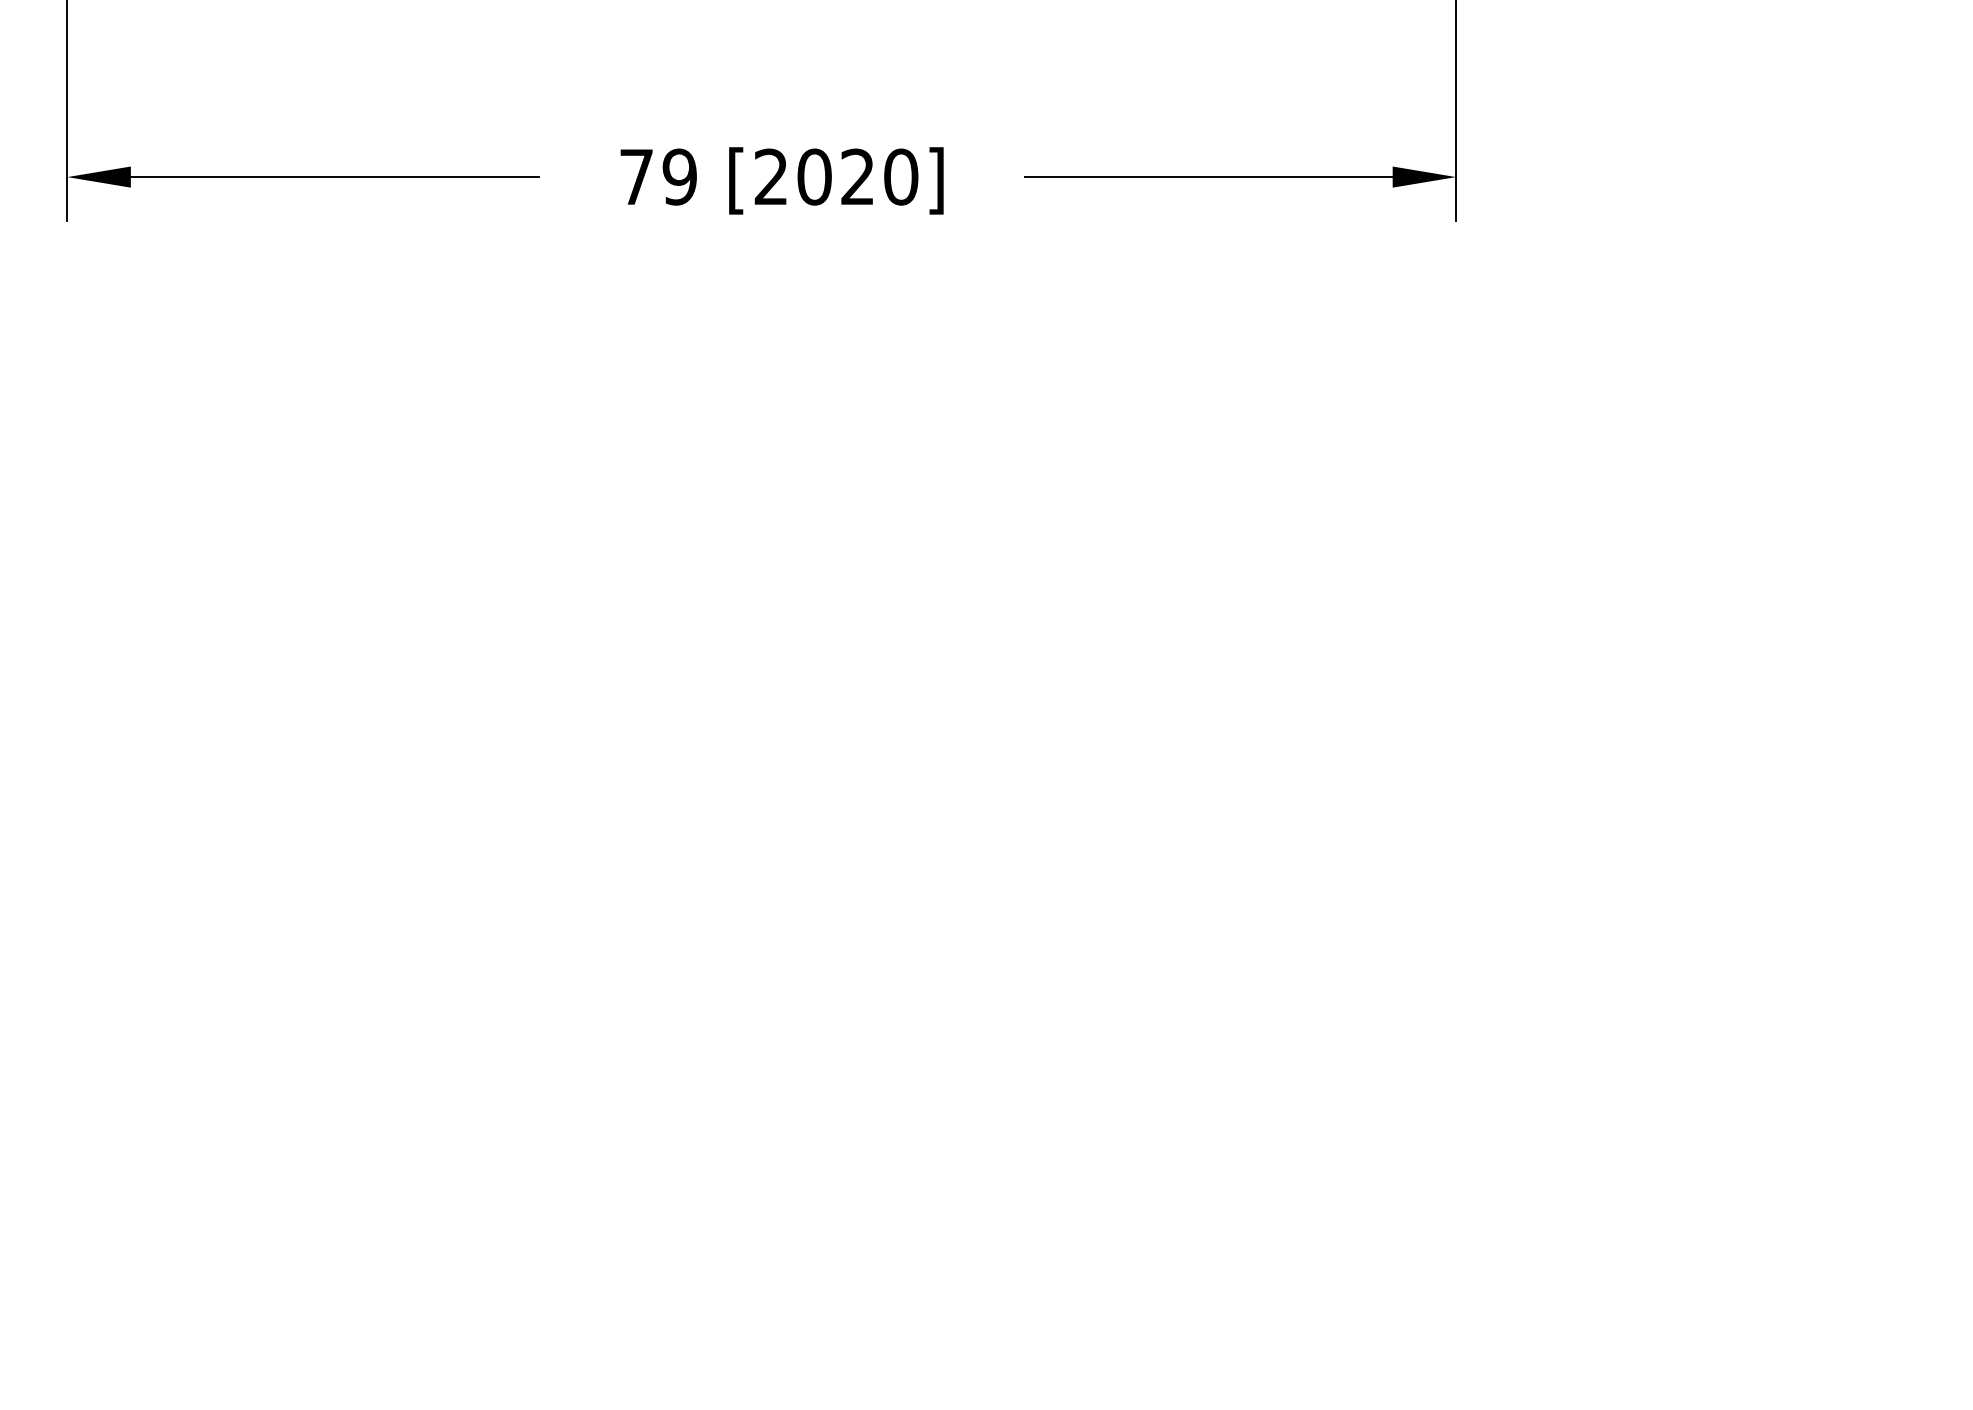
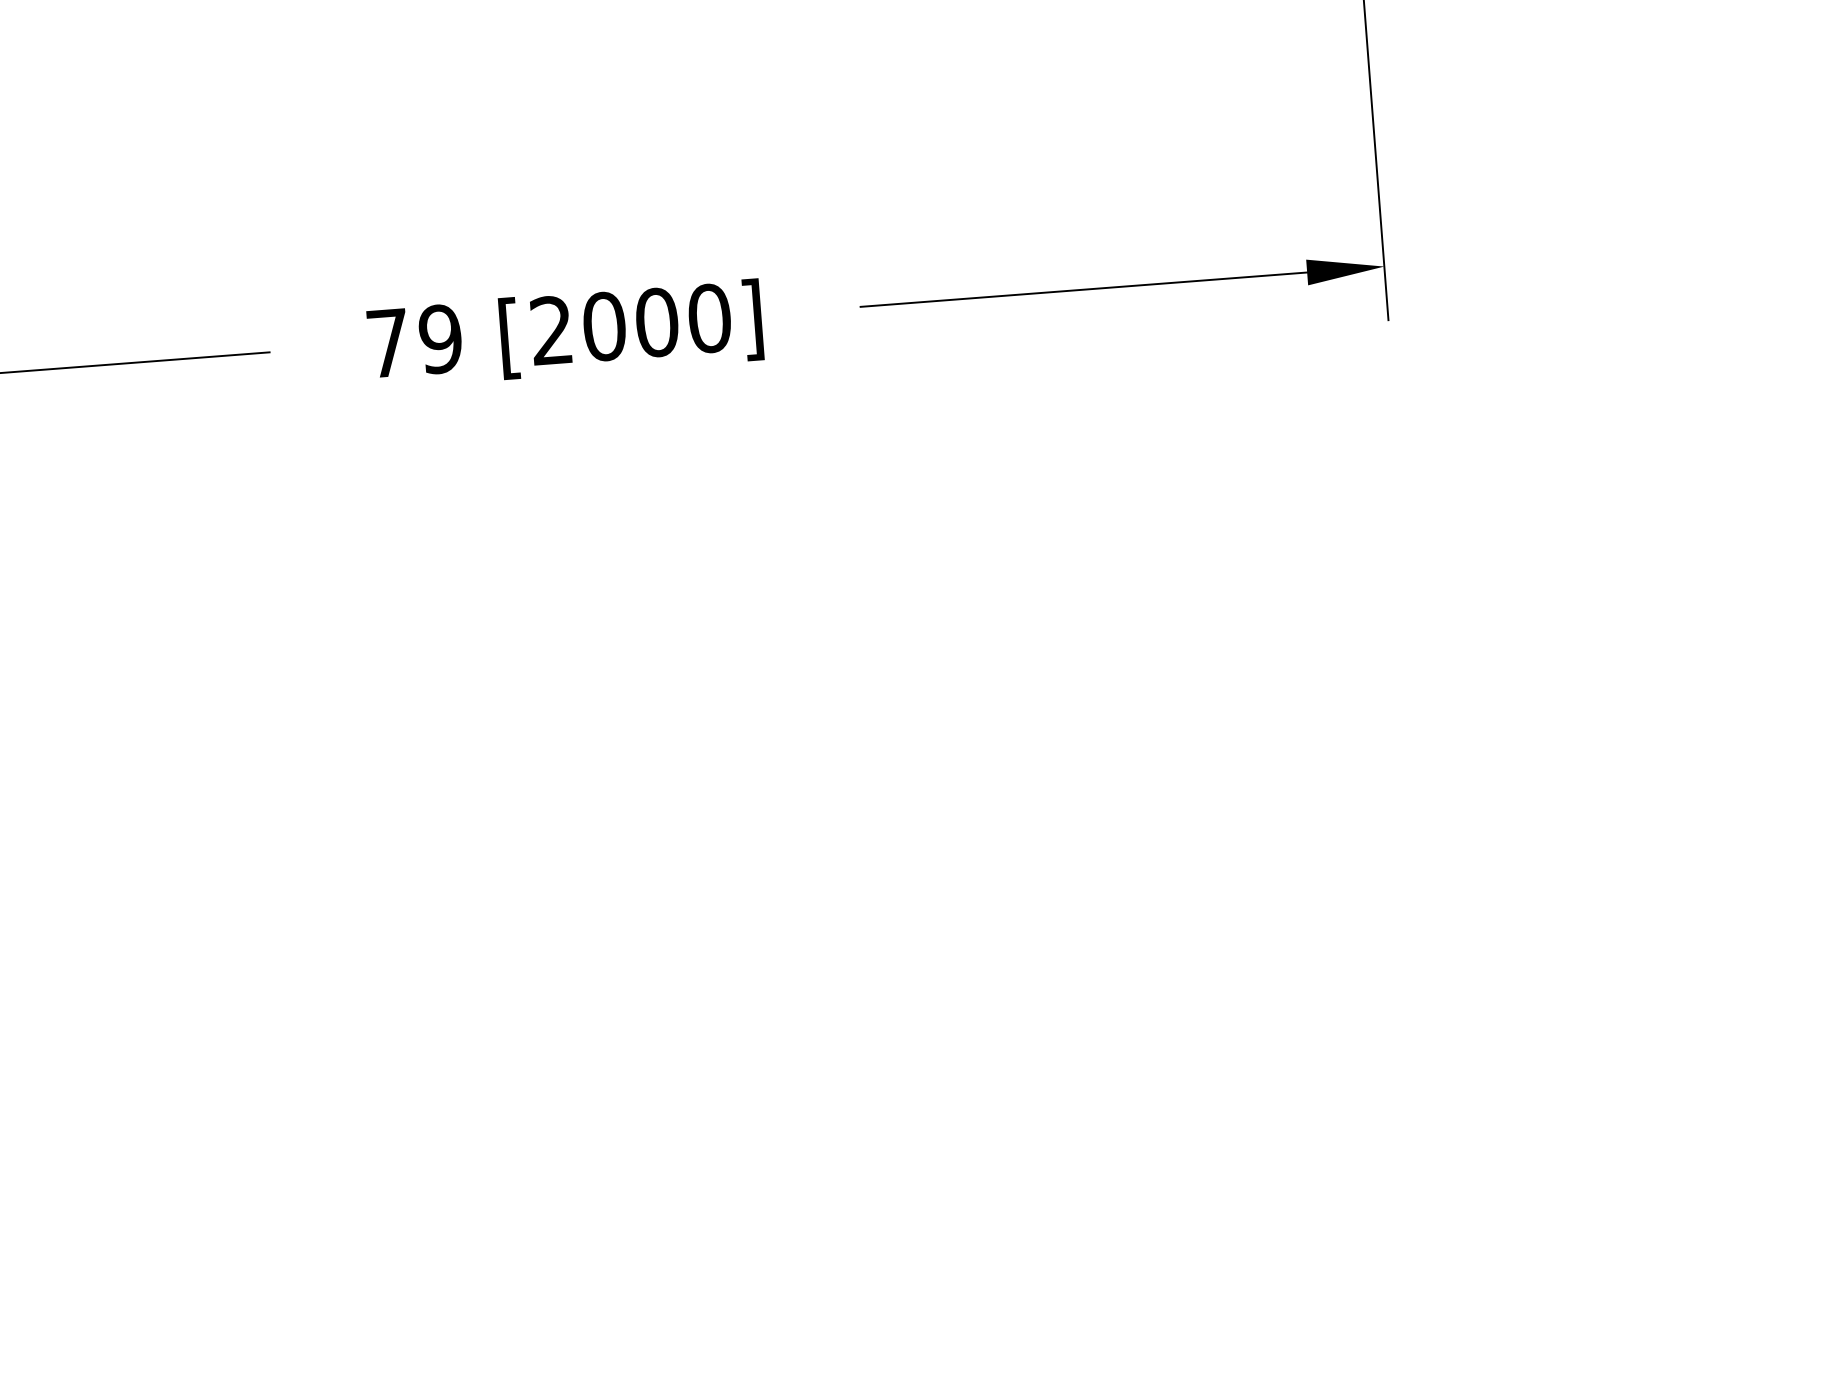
text: (858, 176) -> (657, 321), [2020] -> [2000]

